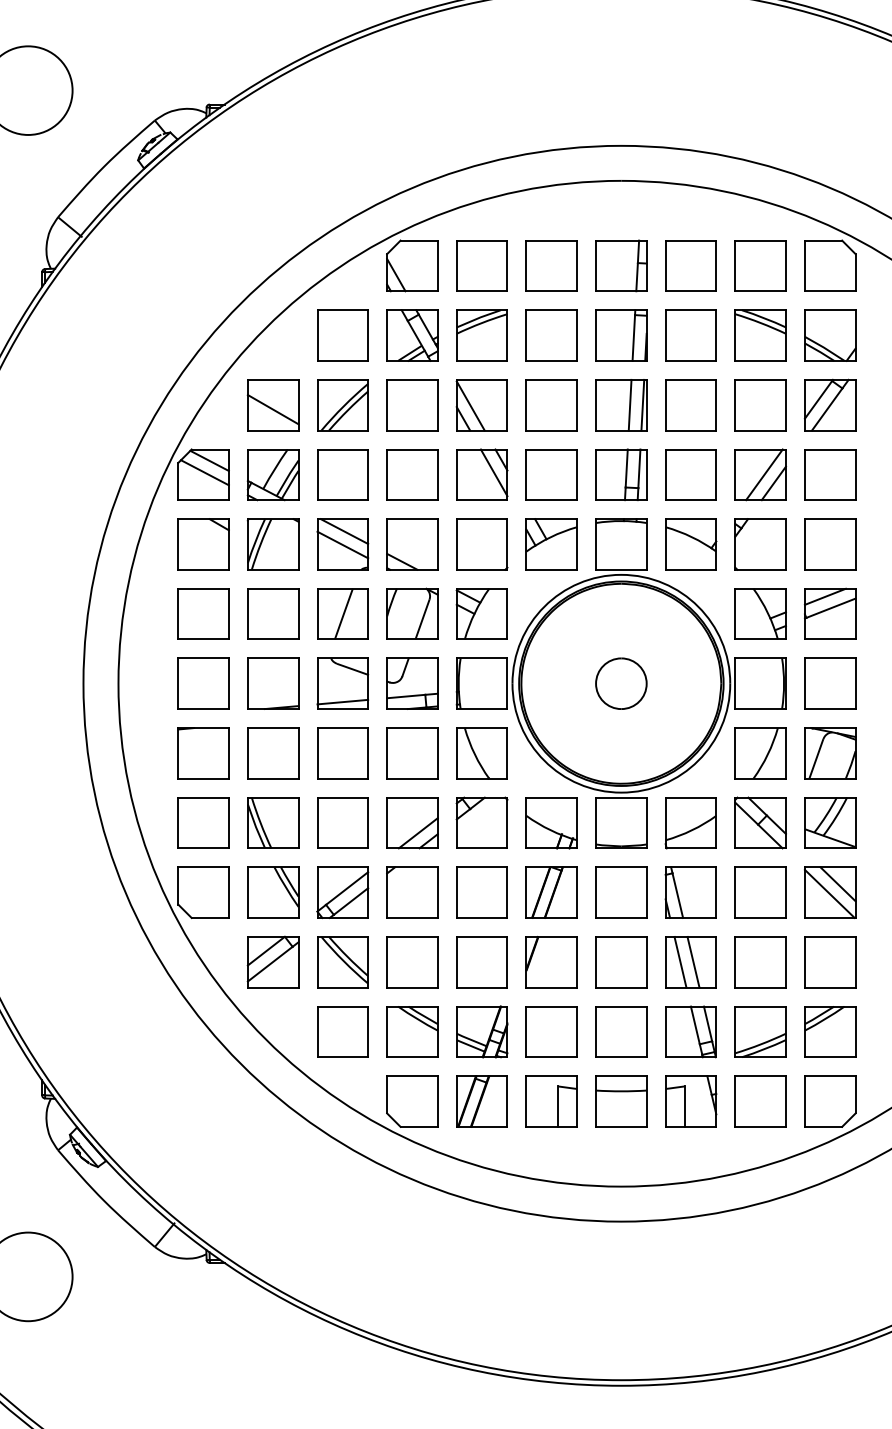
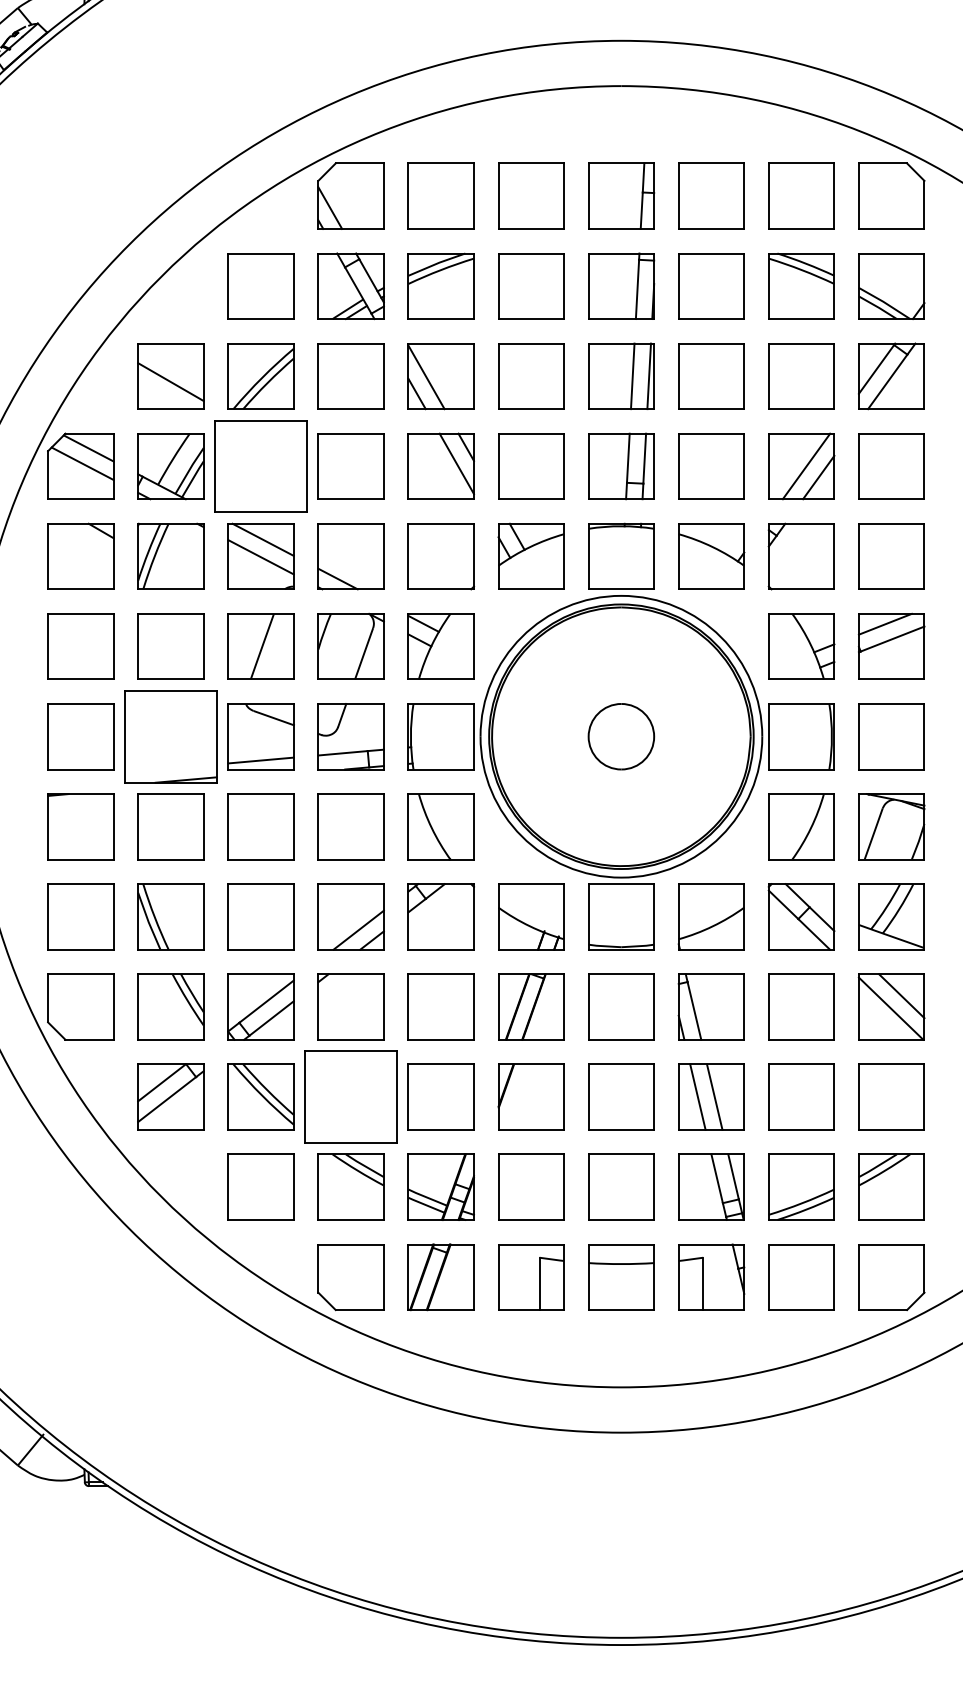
part: (342, 474) -> (260, 466), size x1.4
part: (273, 683) -> (171, 736), size x1.4
part: (412, 962) -> (351, 1097), size x1.4

